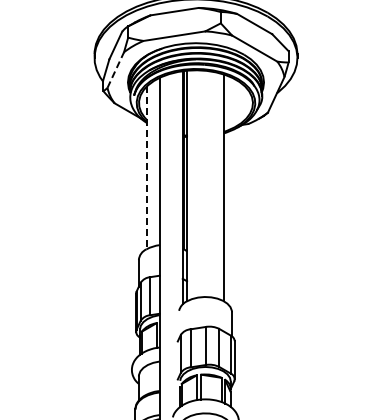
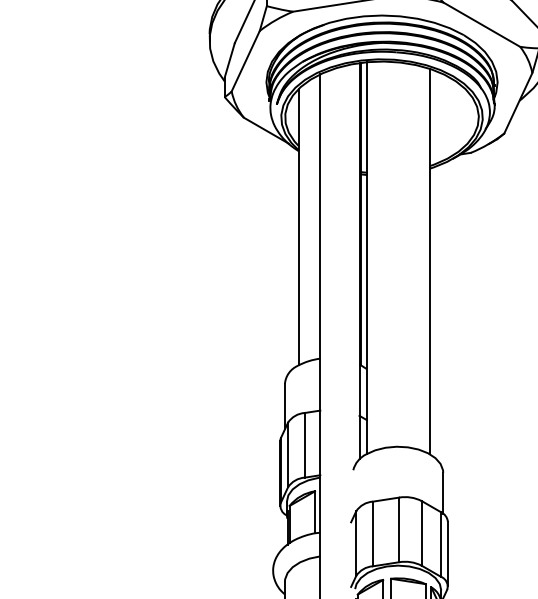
line: (115, 70) -> (245, 61), dashed -> solid
line: (146, 168) -> (297, 228), dashed -> solid

